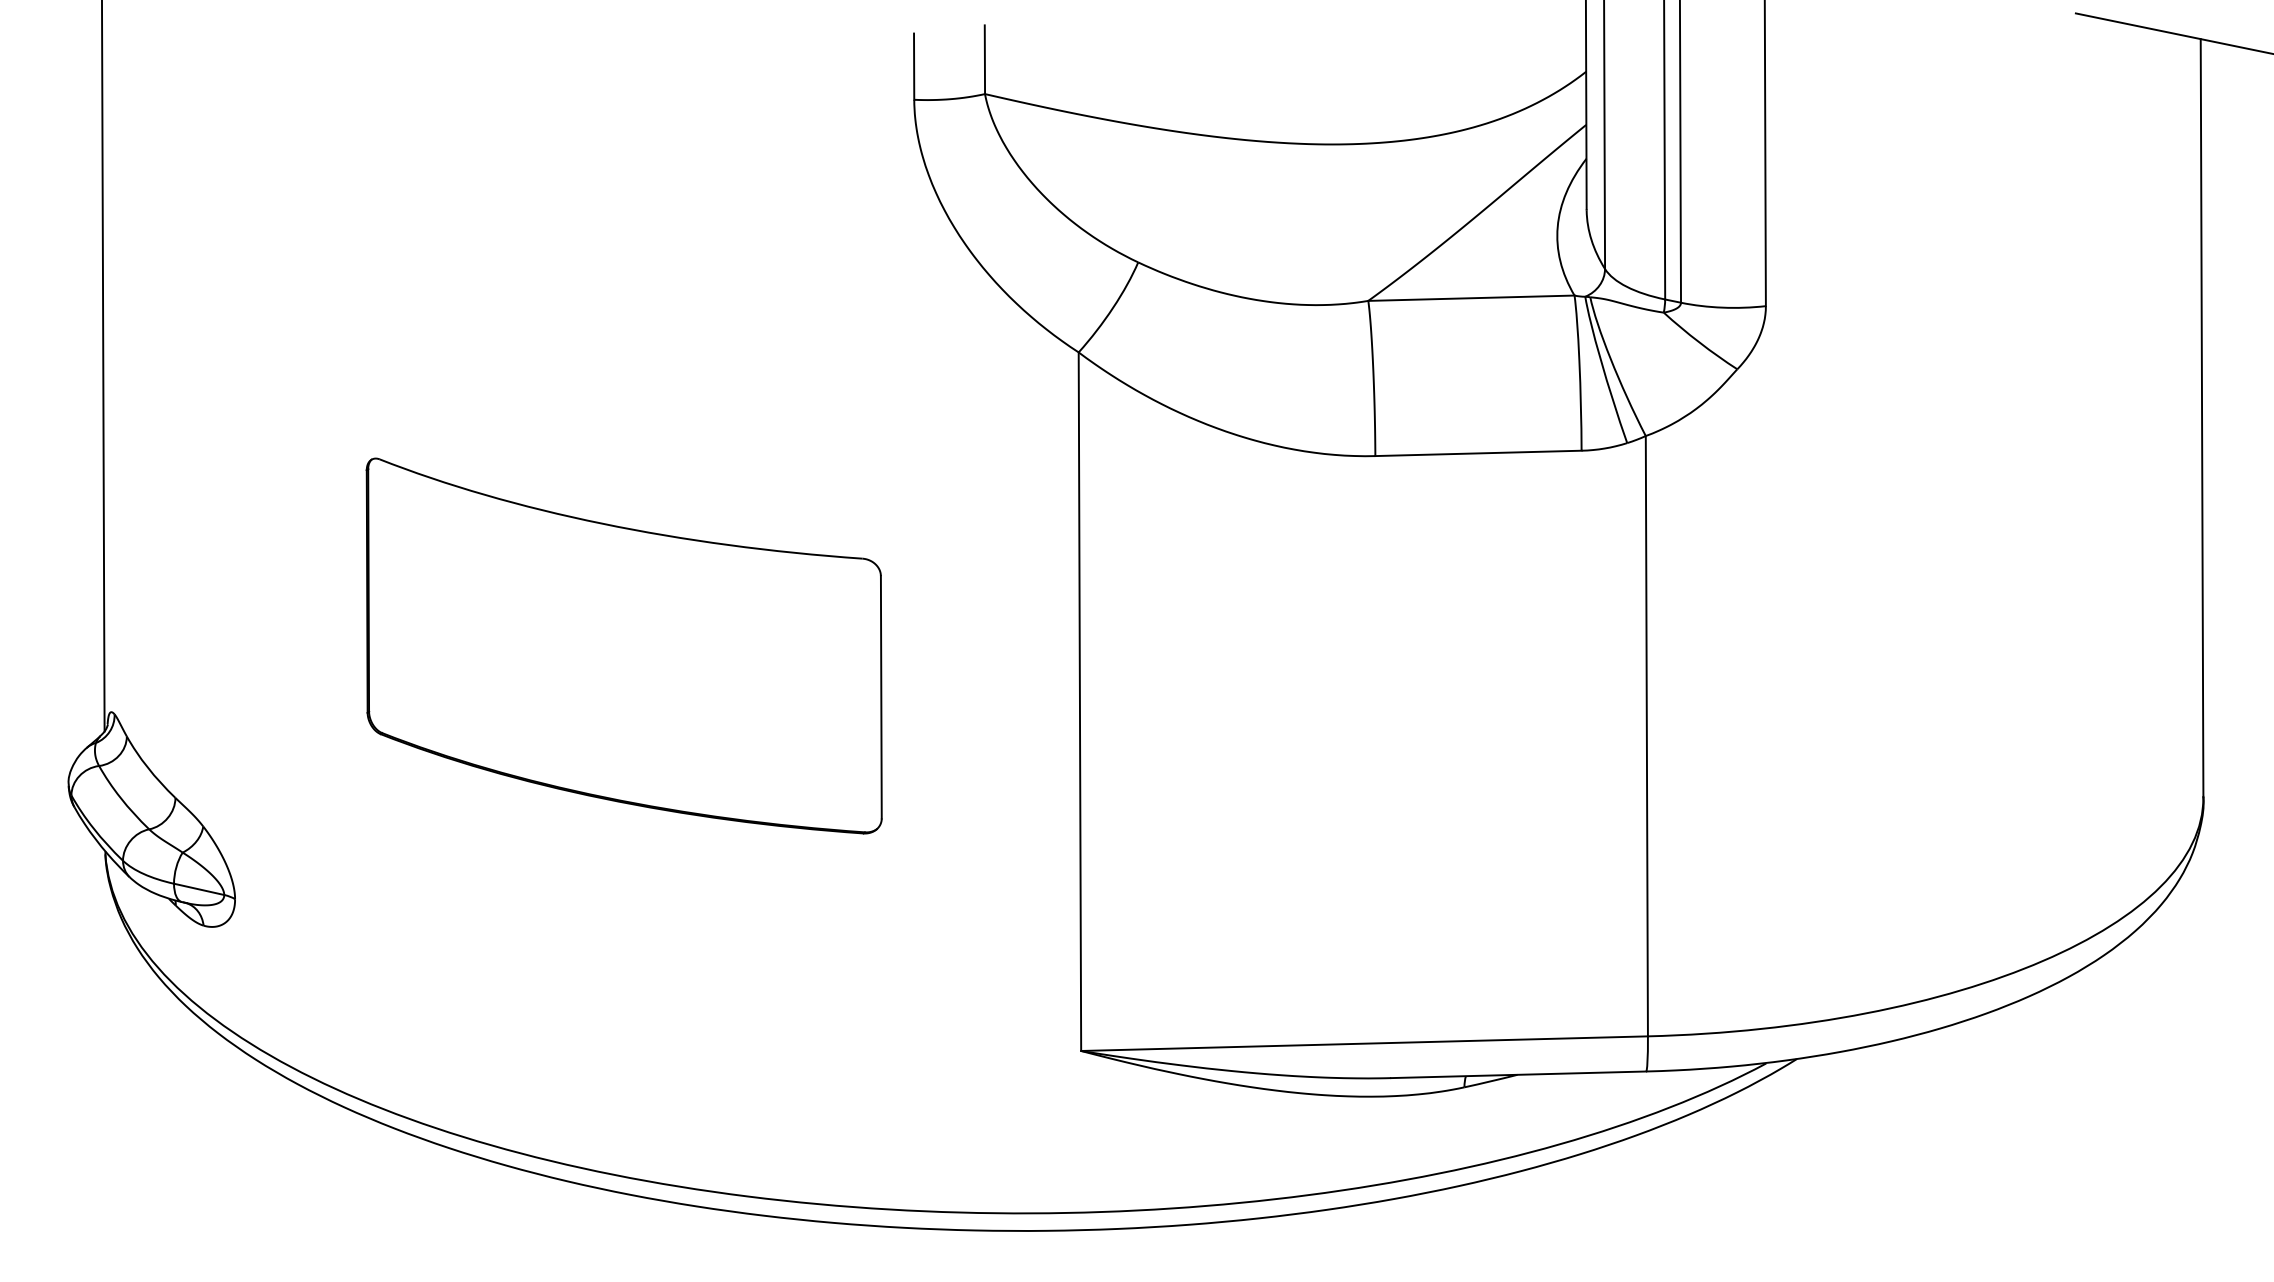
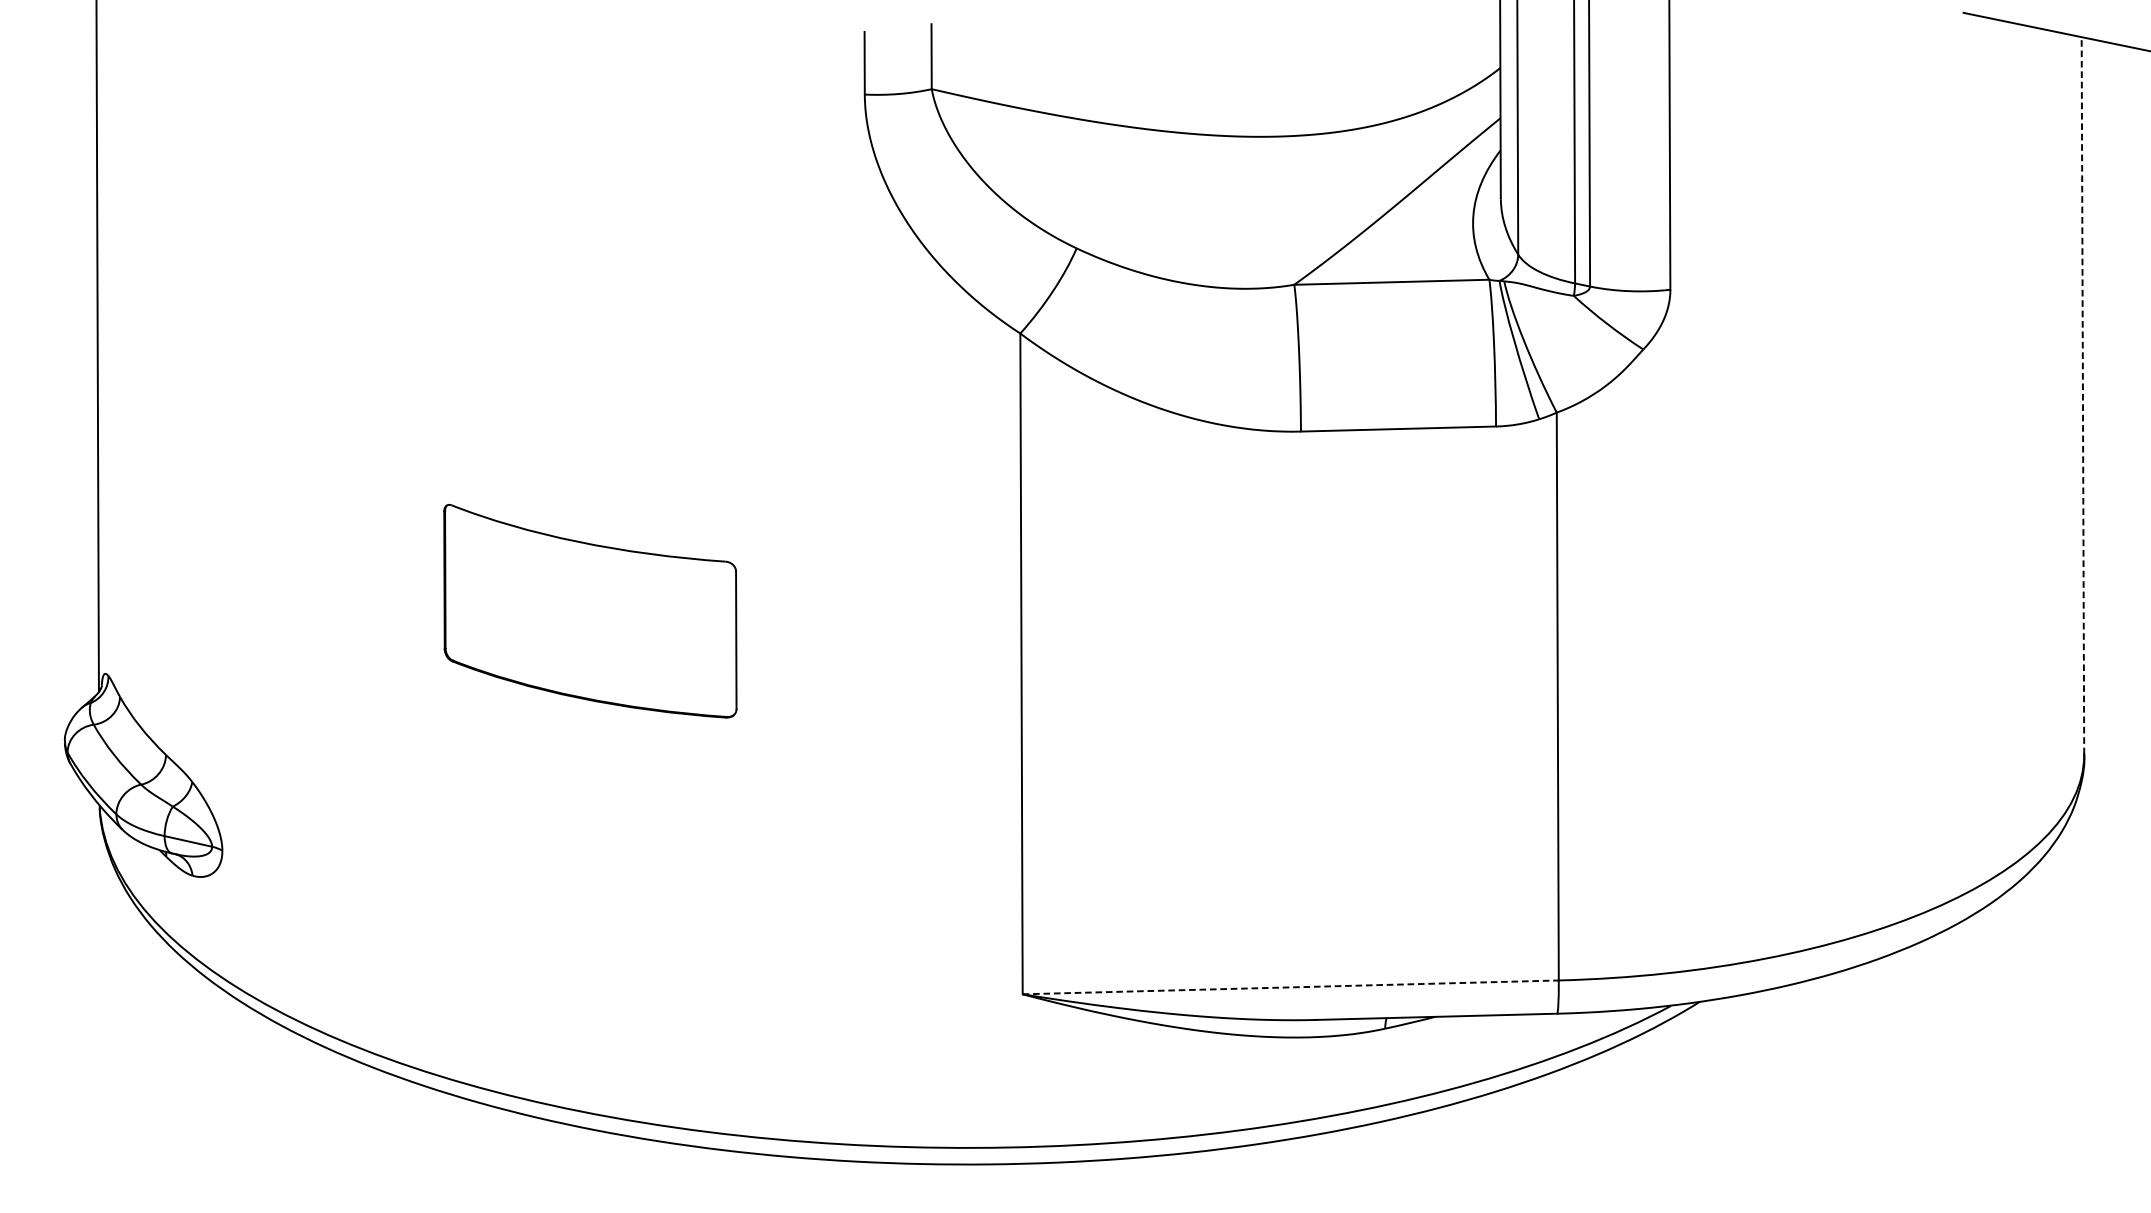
line: (2202, 417) -> (2083, 395), solid -> dashed
part: (623, 645) -> (589, 610), size x0.6
line: (1365, 1043) -> (1291, 987), solid -> dashed

